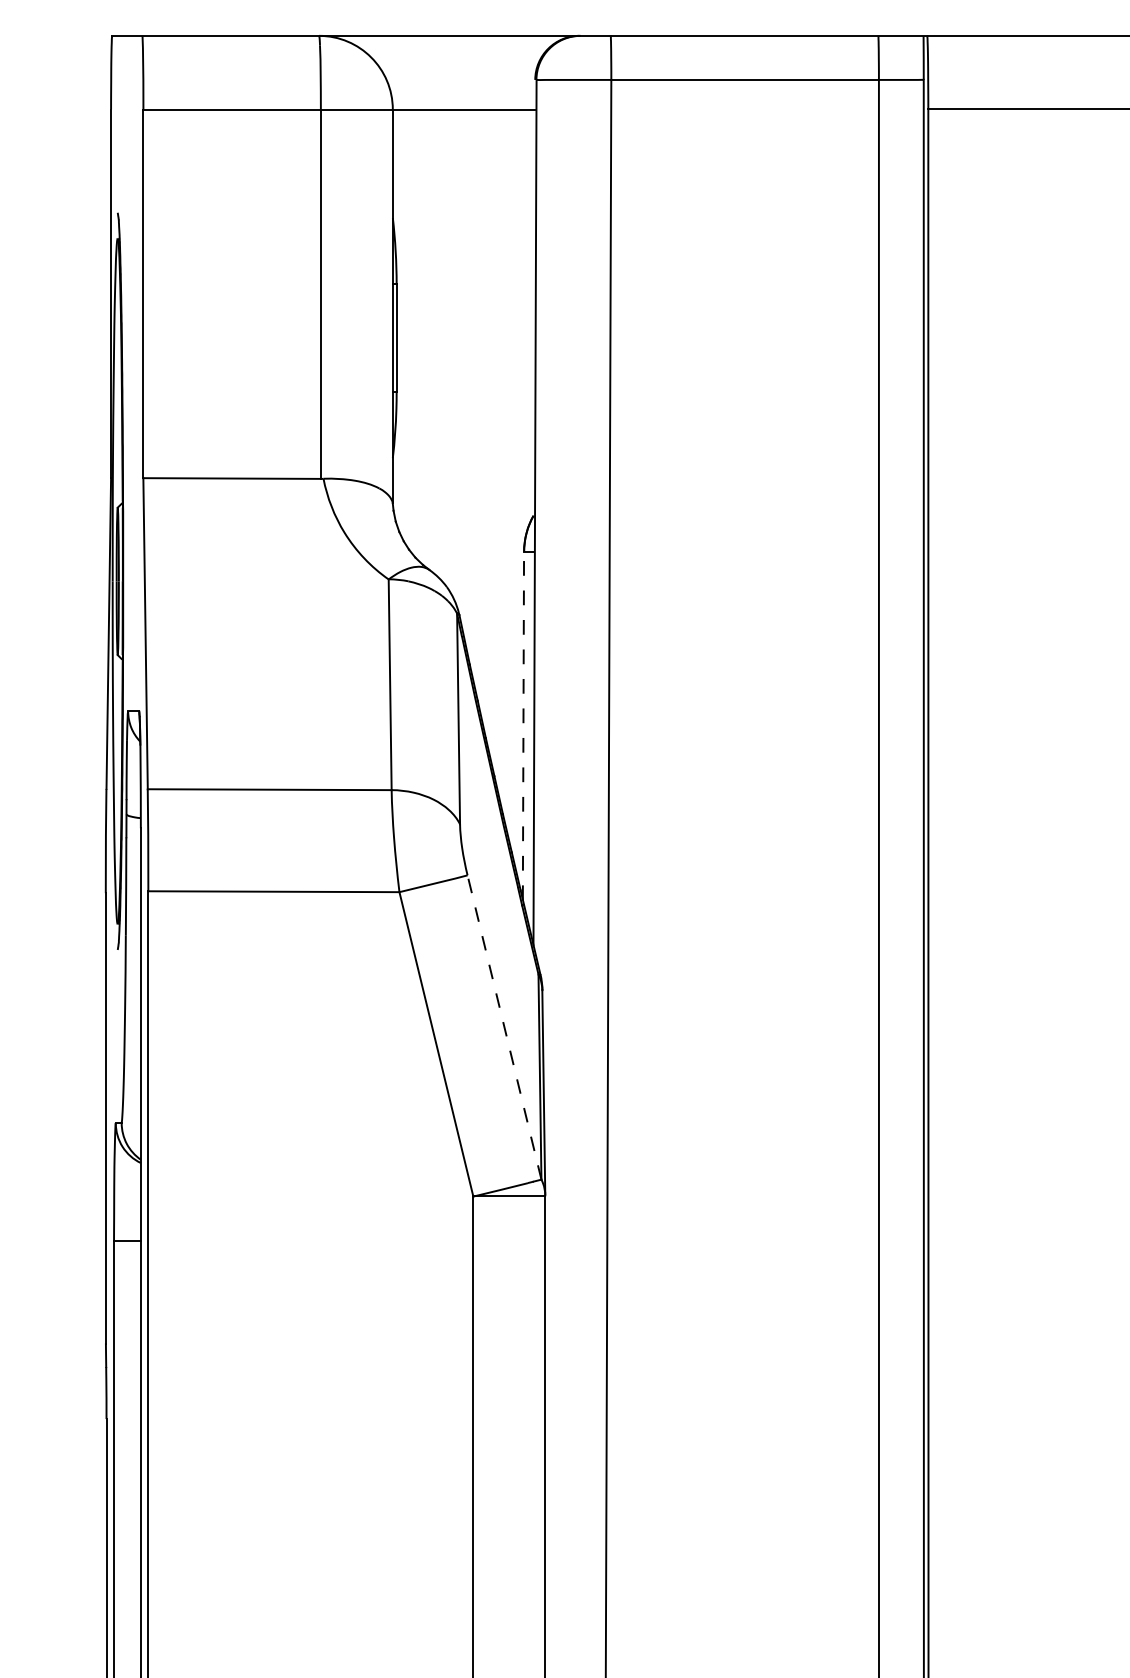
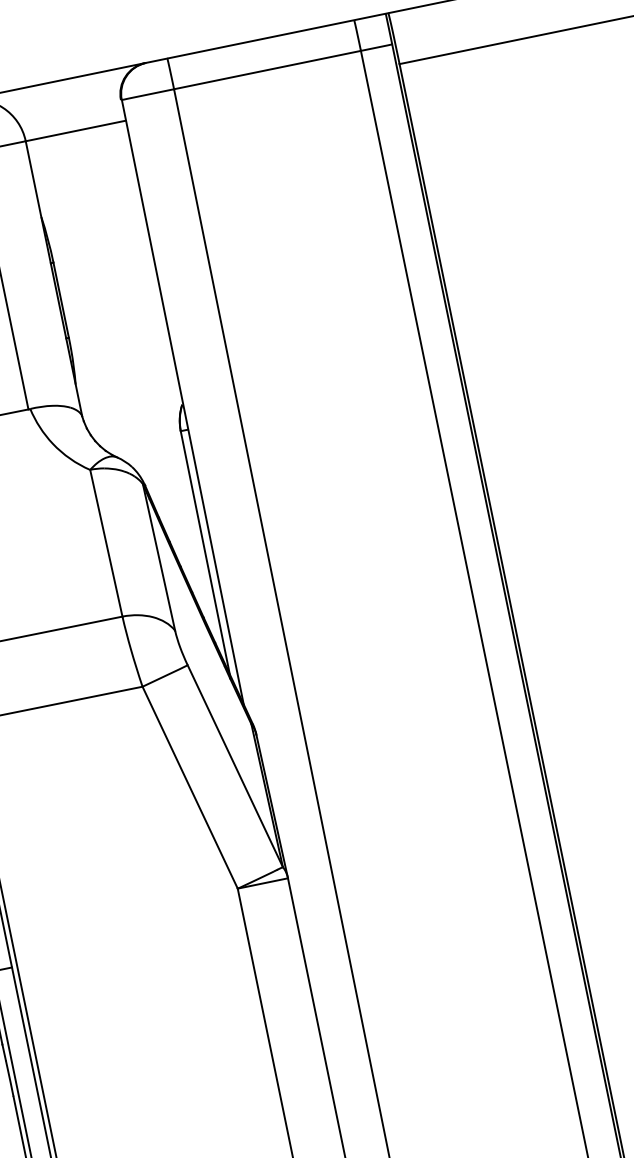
line: (523, 725) -> (205, 552), dashed -> solid
line: (504, 1027) -> (235, 766), dashed -> solid

